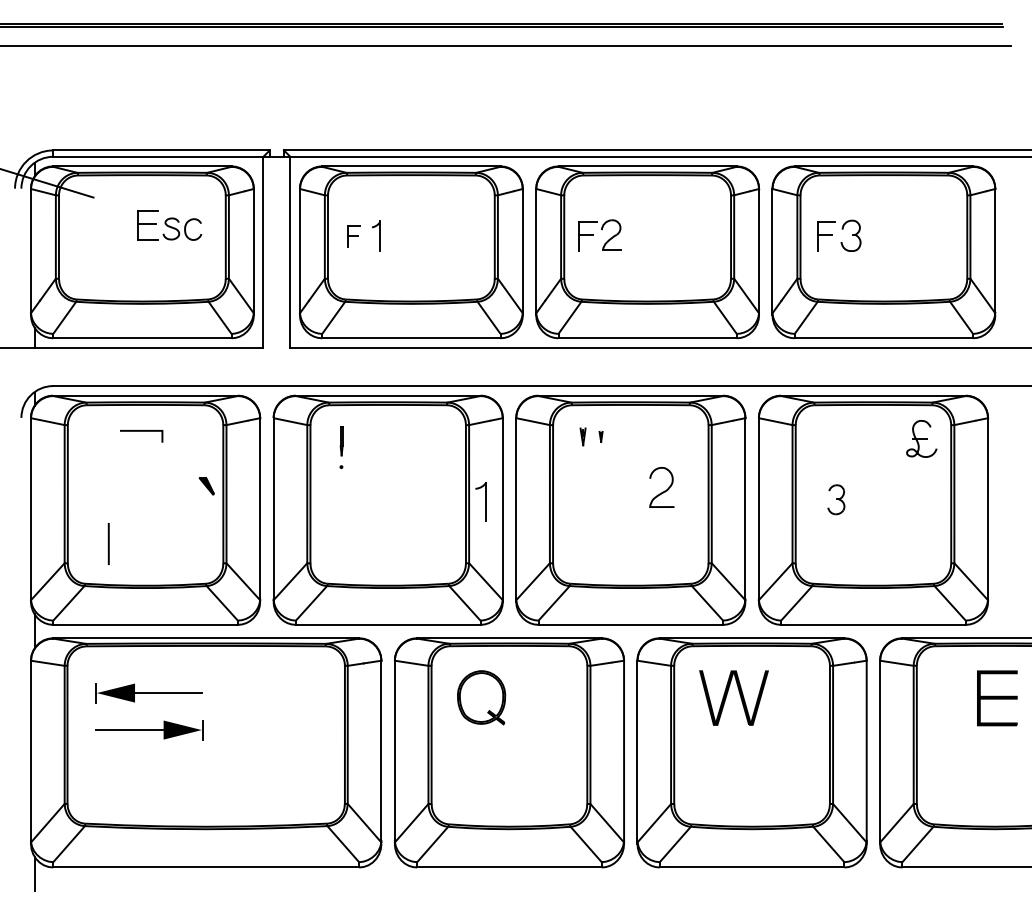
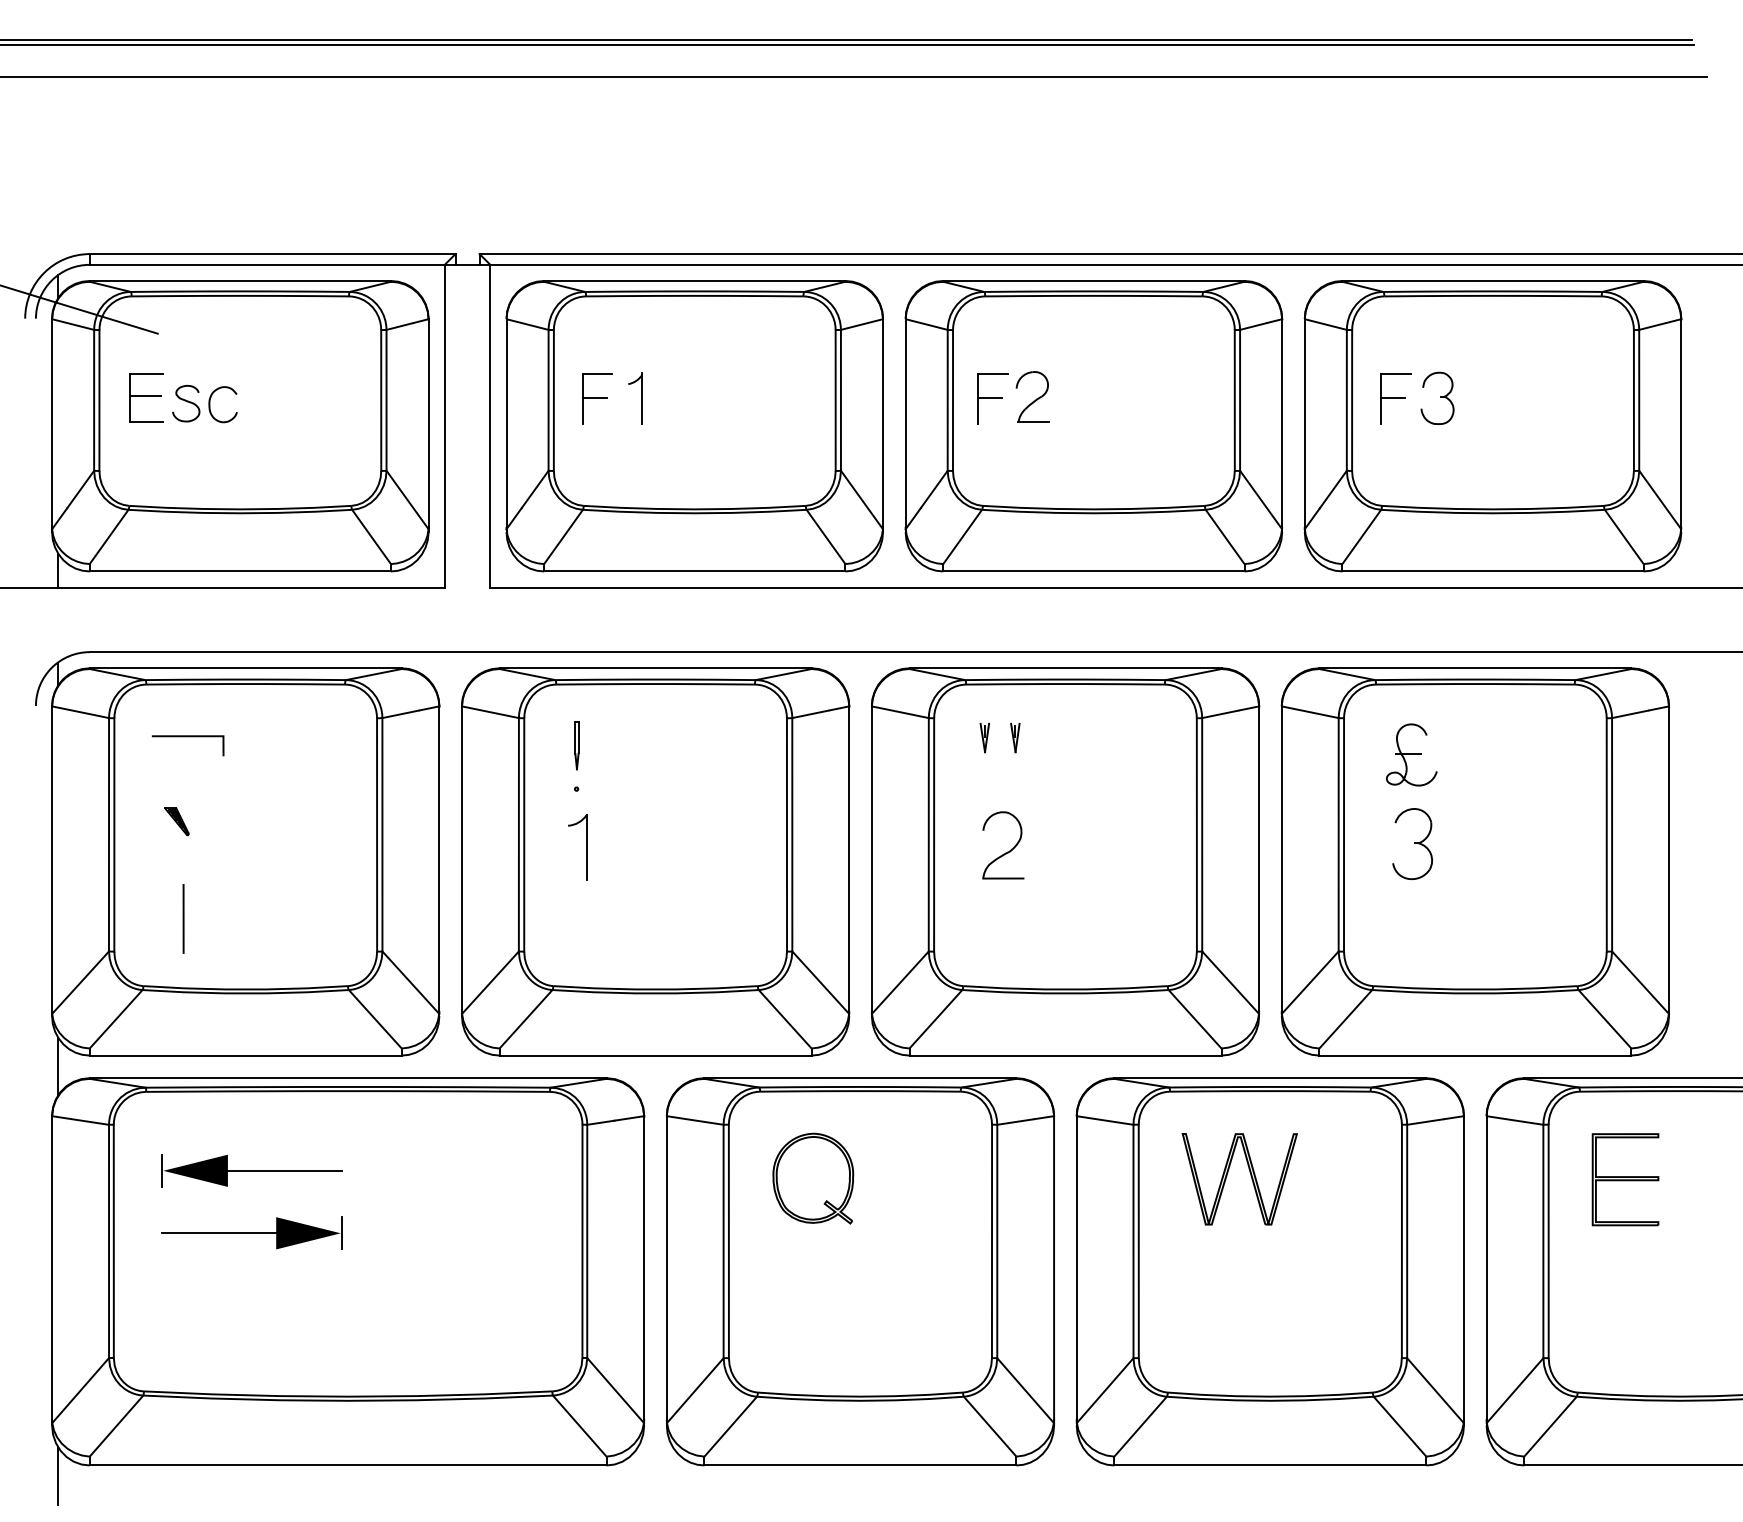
part: (169, 225) -> (183, 397), moved
part: (353, 236) -> (596, 399), size x1.43
line: (141, 431) -> (188, 737), moved
part: (600, 436) -> (1014, 737), size x1.67
part: (921, 438) -> (1411, 754), moved
part: (206, 486) -> (176, 821), moved
curve: (662, 491) -> (1004, 852), moved
part: (836, 499) -> (1412, 843), size x1.43
part: (480, 501) -> (576, 847), moved
part: (997, 698) -> (1625, 1179), moved

